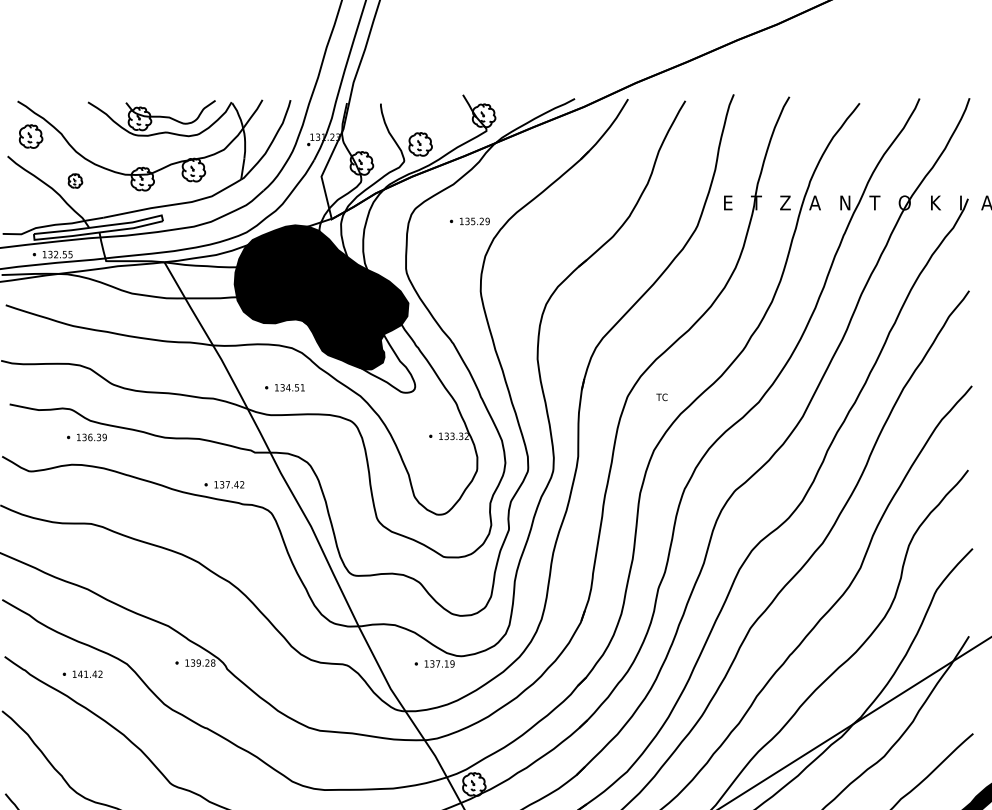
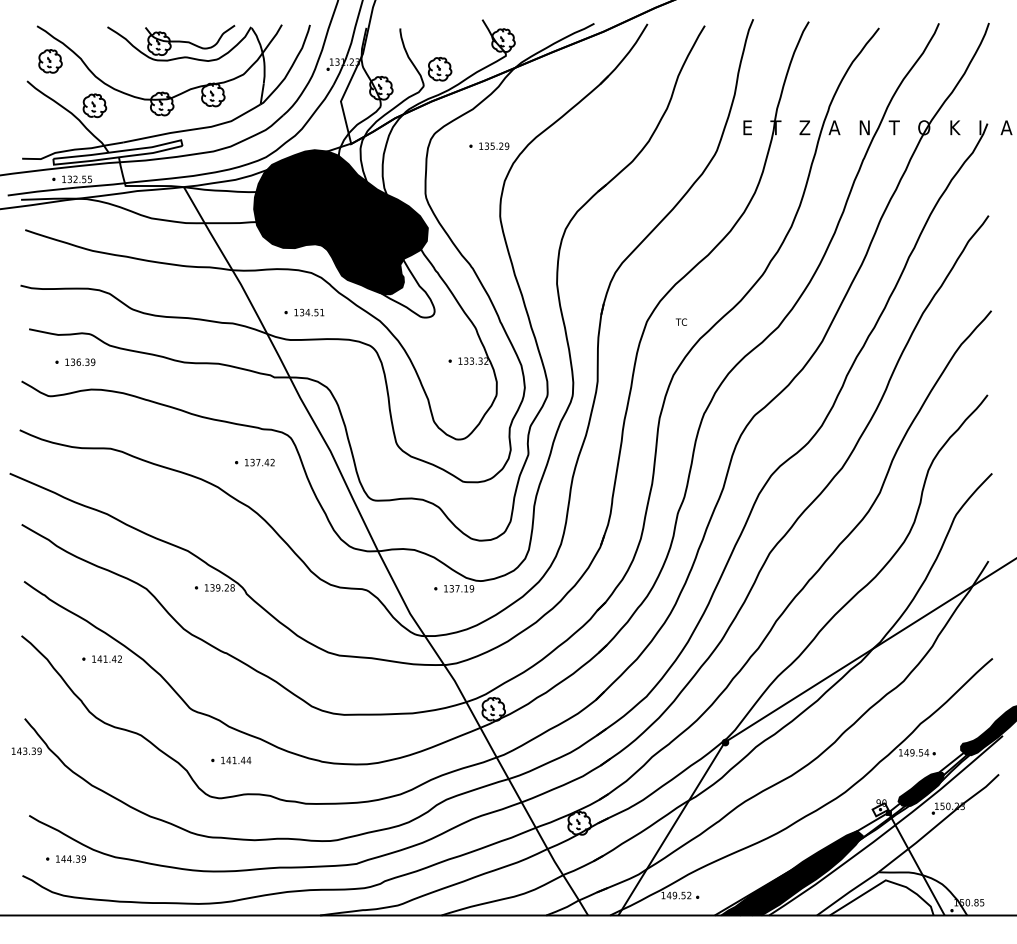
part: (75, 180) -> (94, 105), size x1.67
part: (87, 436) -> (75, 361), moved
part: (224, 484) -> (254, 462), moved
part: (82, 673) -> (101, 658), moved

